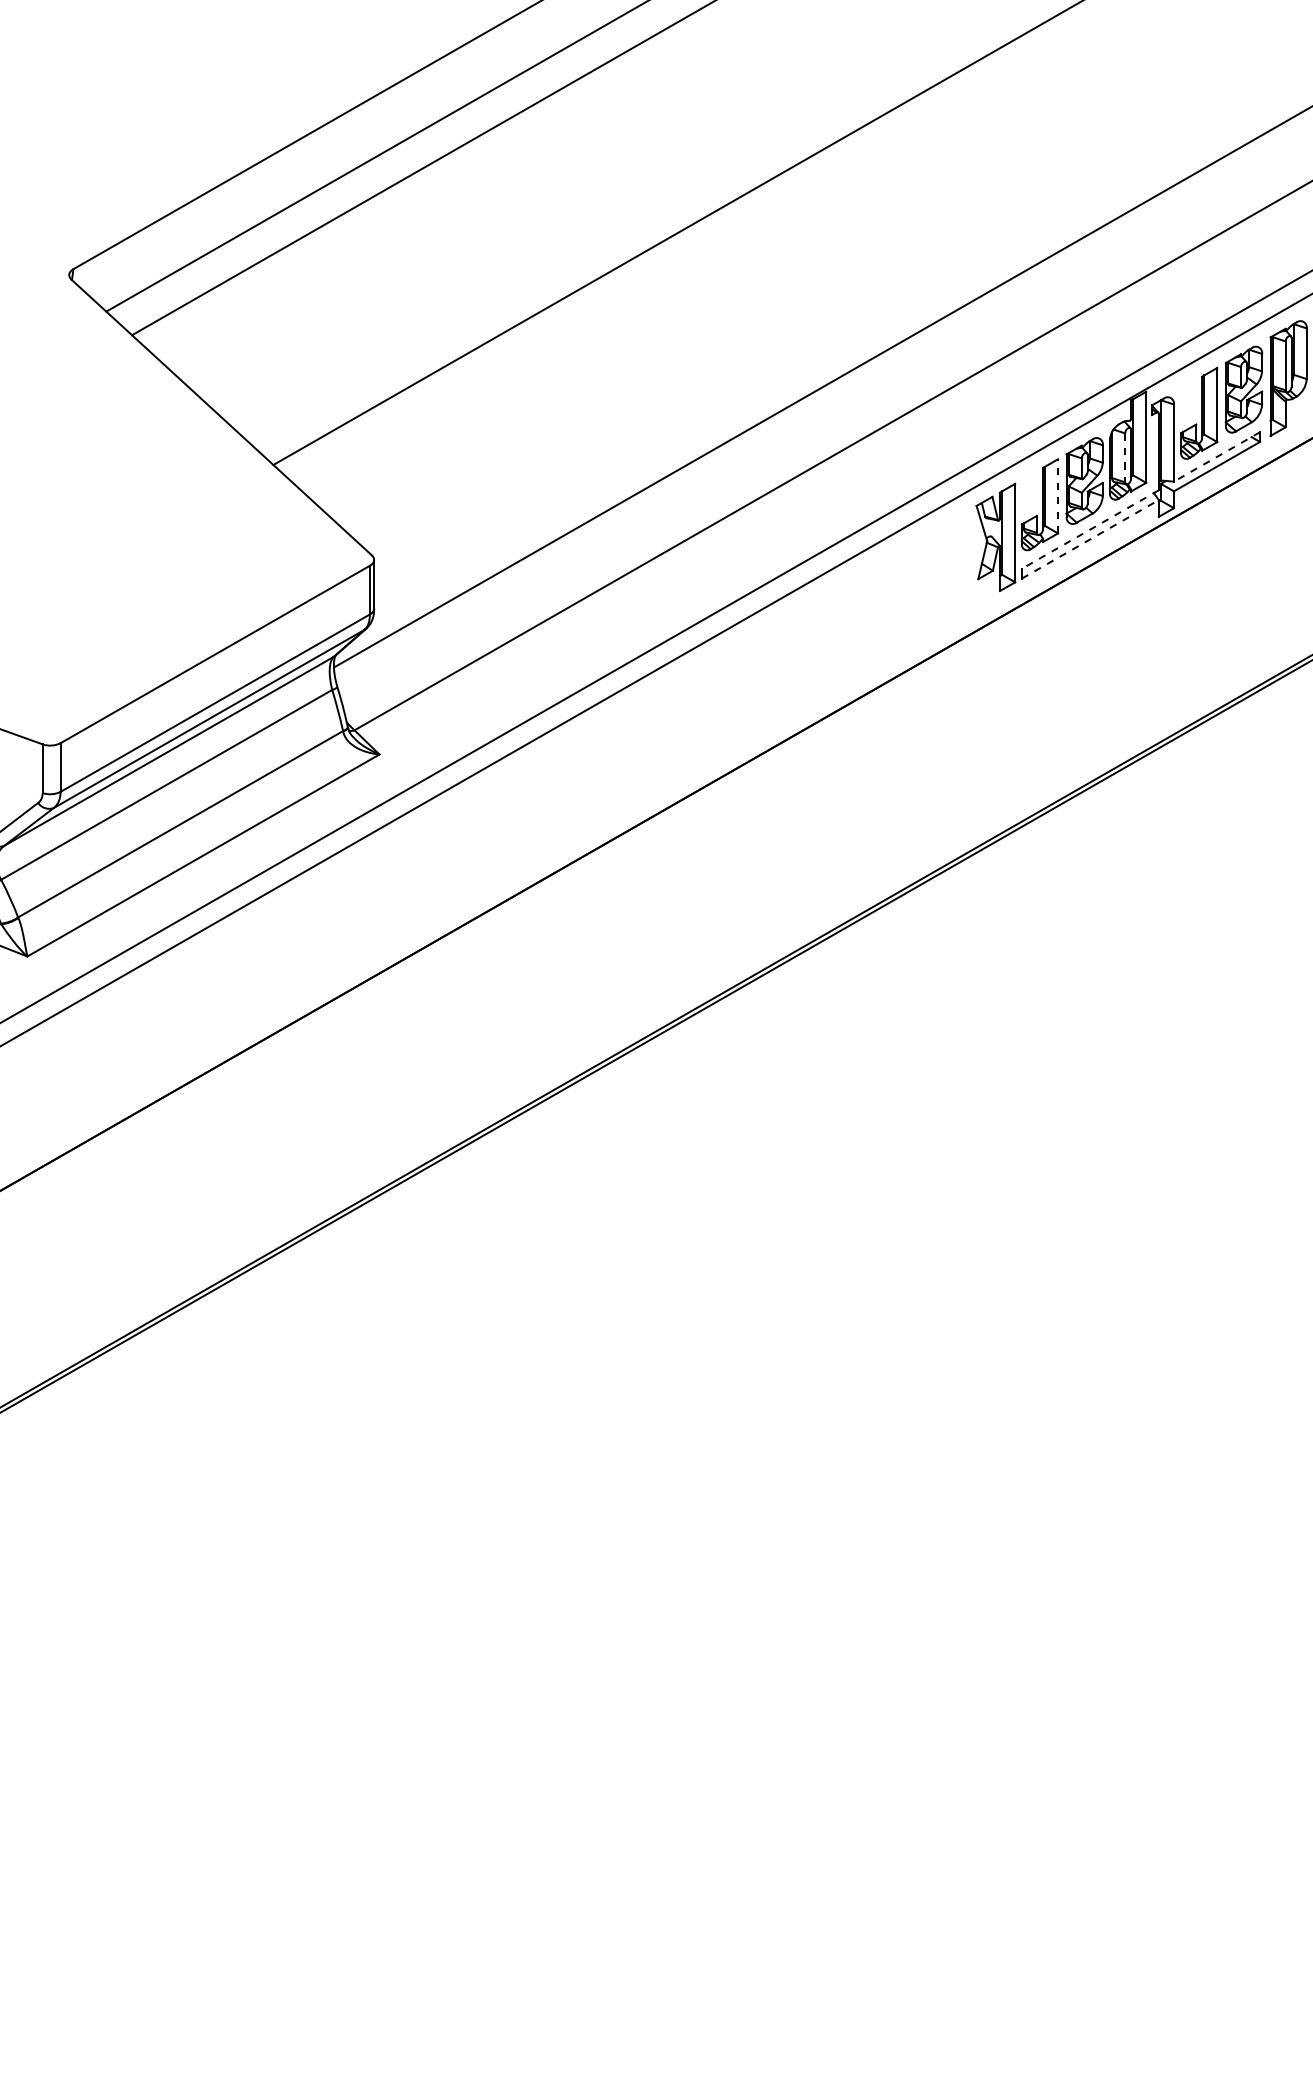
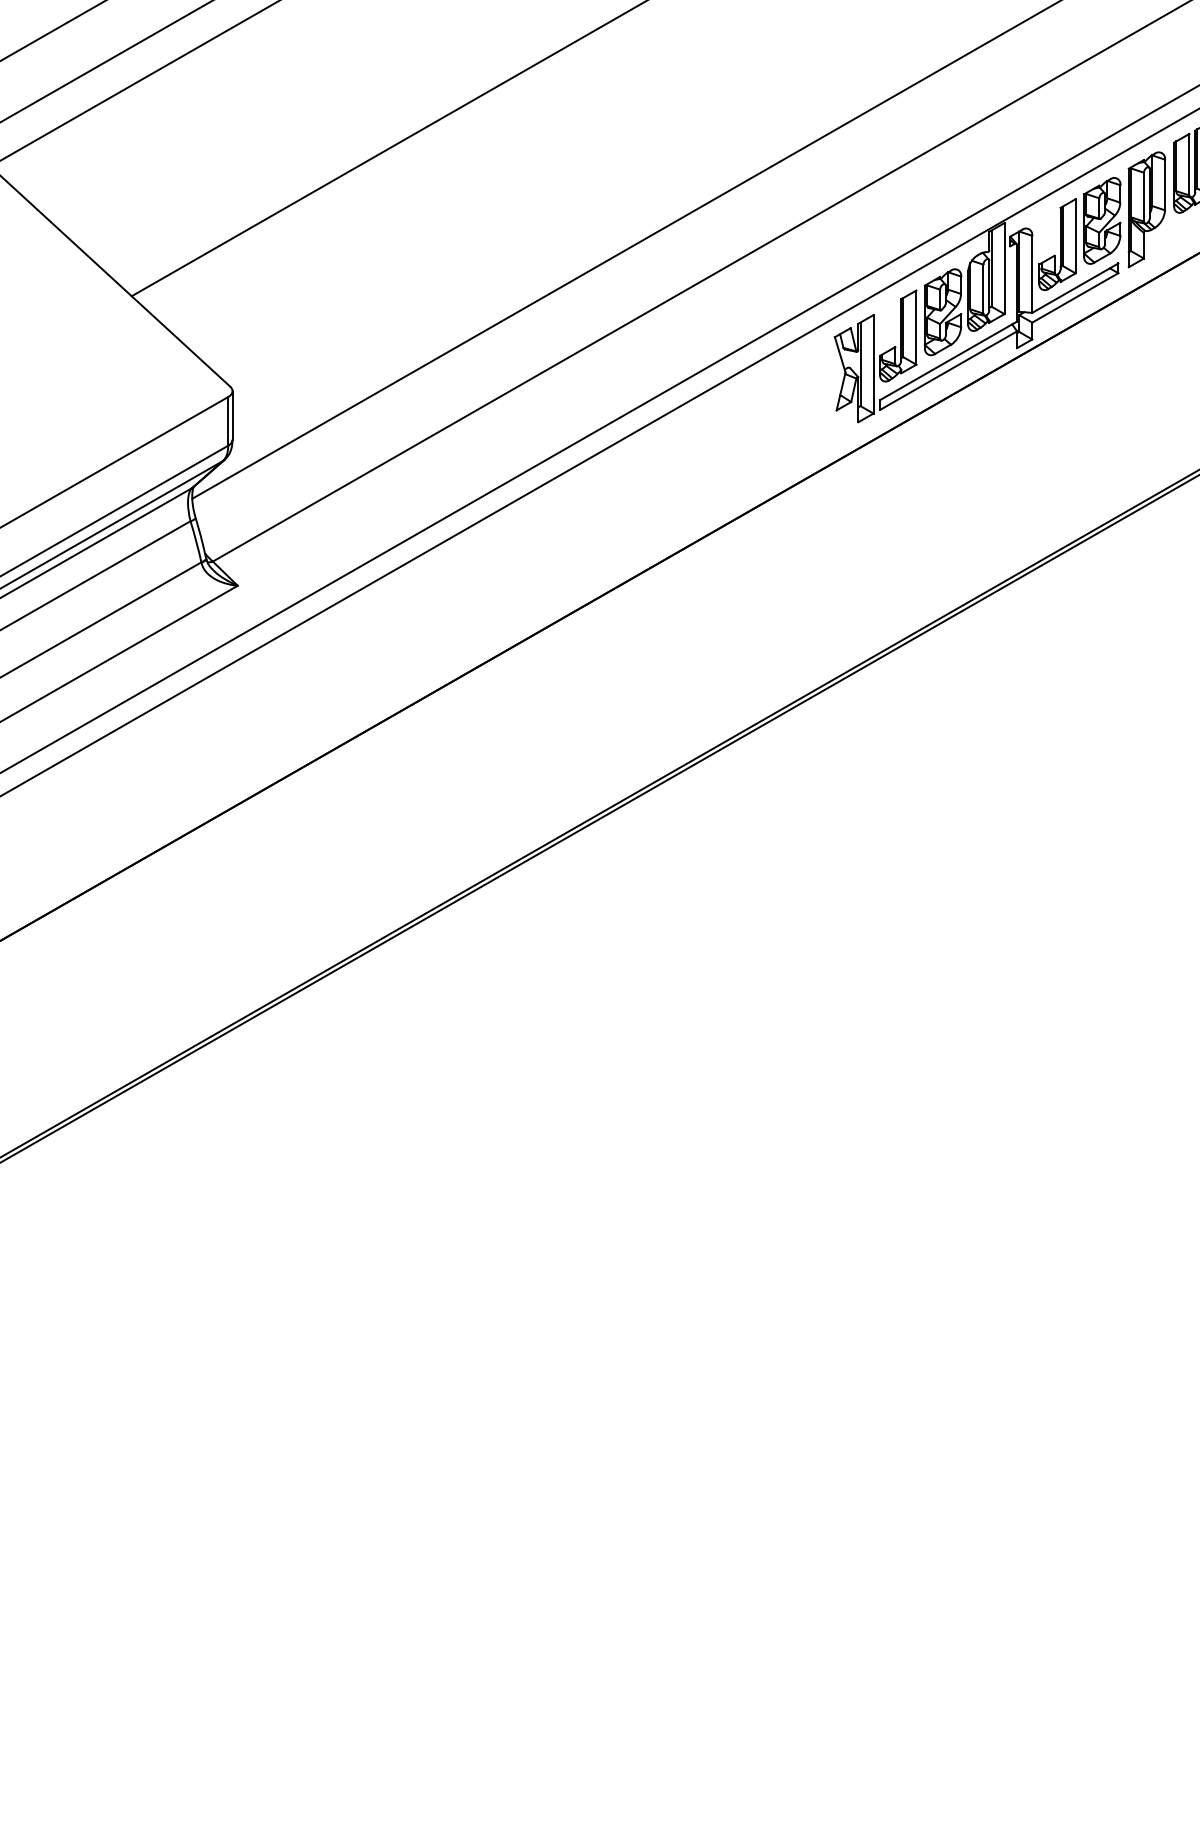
line: (1216, 456) -> (1074, 287), dashed -> solid
line: (1125, 458) -> (983, 289), dashed -> solid
line: (1058, 495) -> (916, 326), dashed -> solid
line: (1090, 529) -> (948, 360), dashed -> solid
line: (1090, 539) -> (948, 370), dashed -> solid

